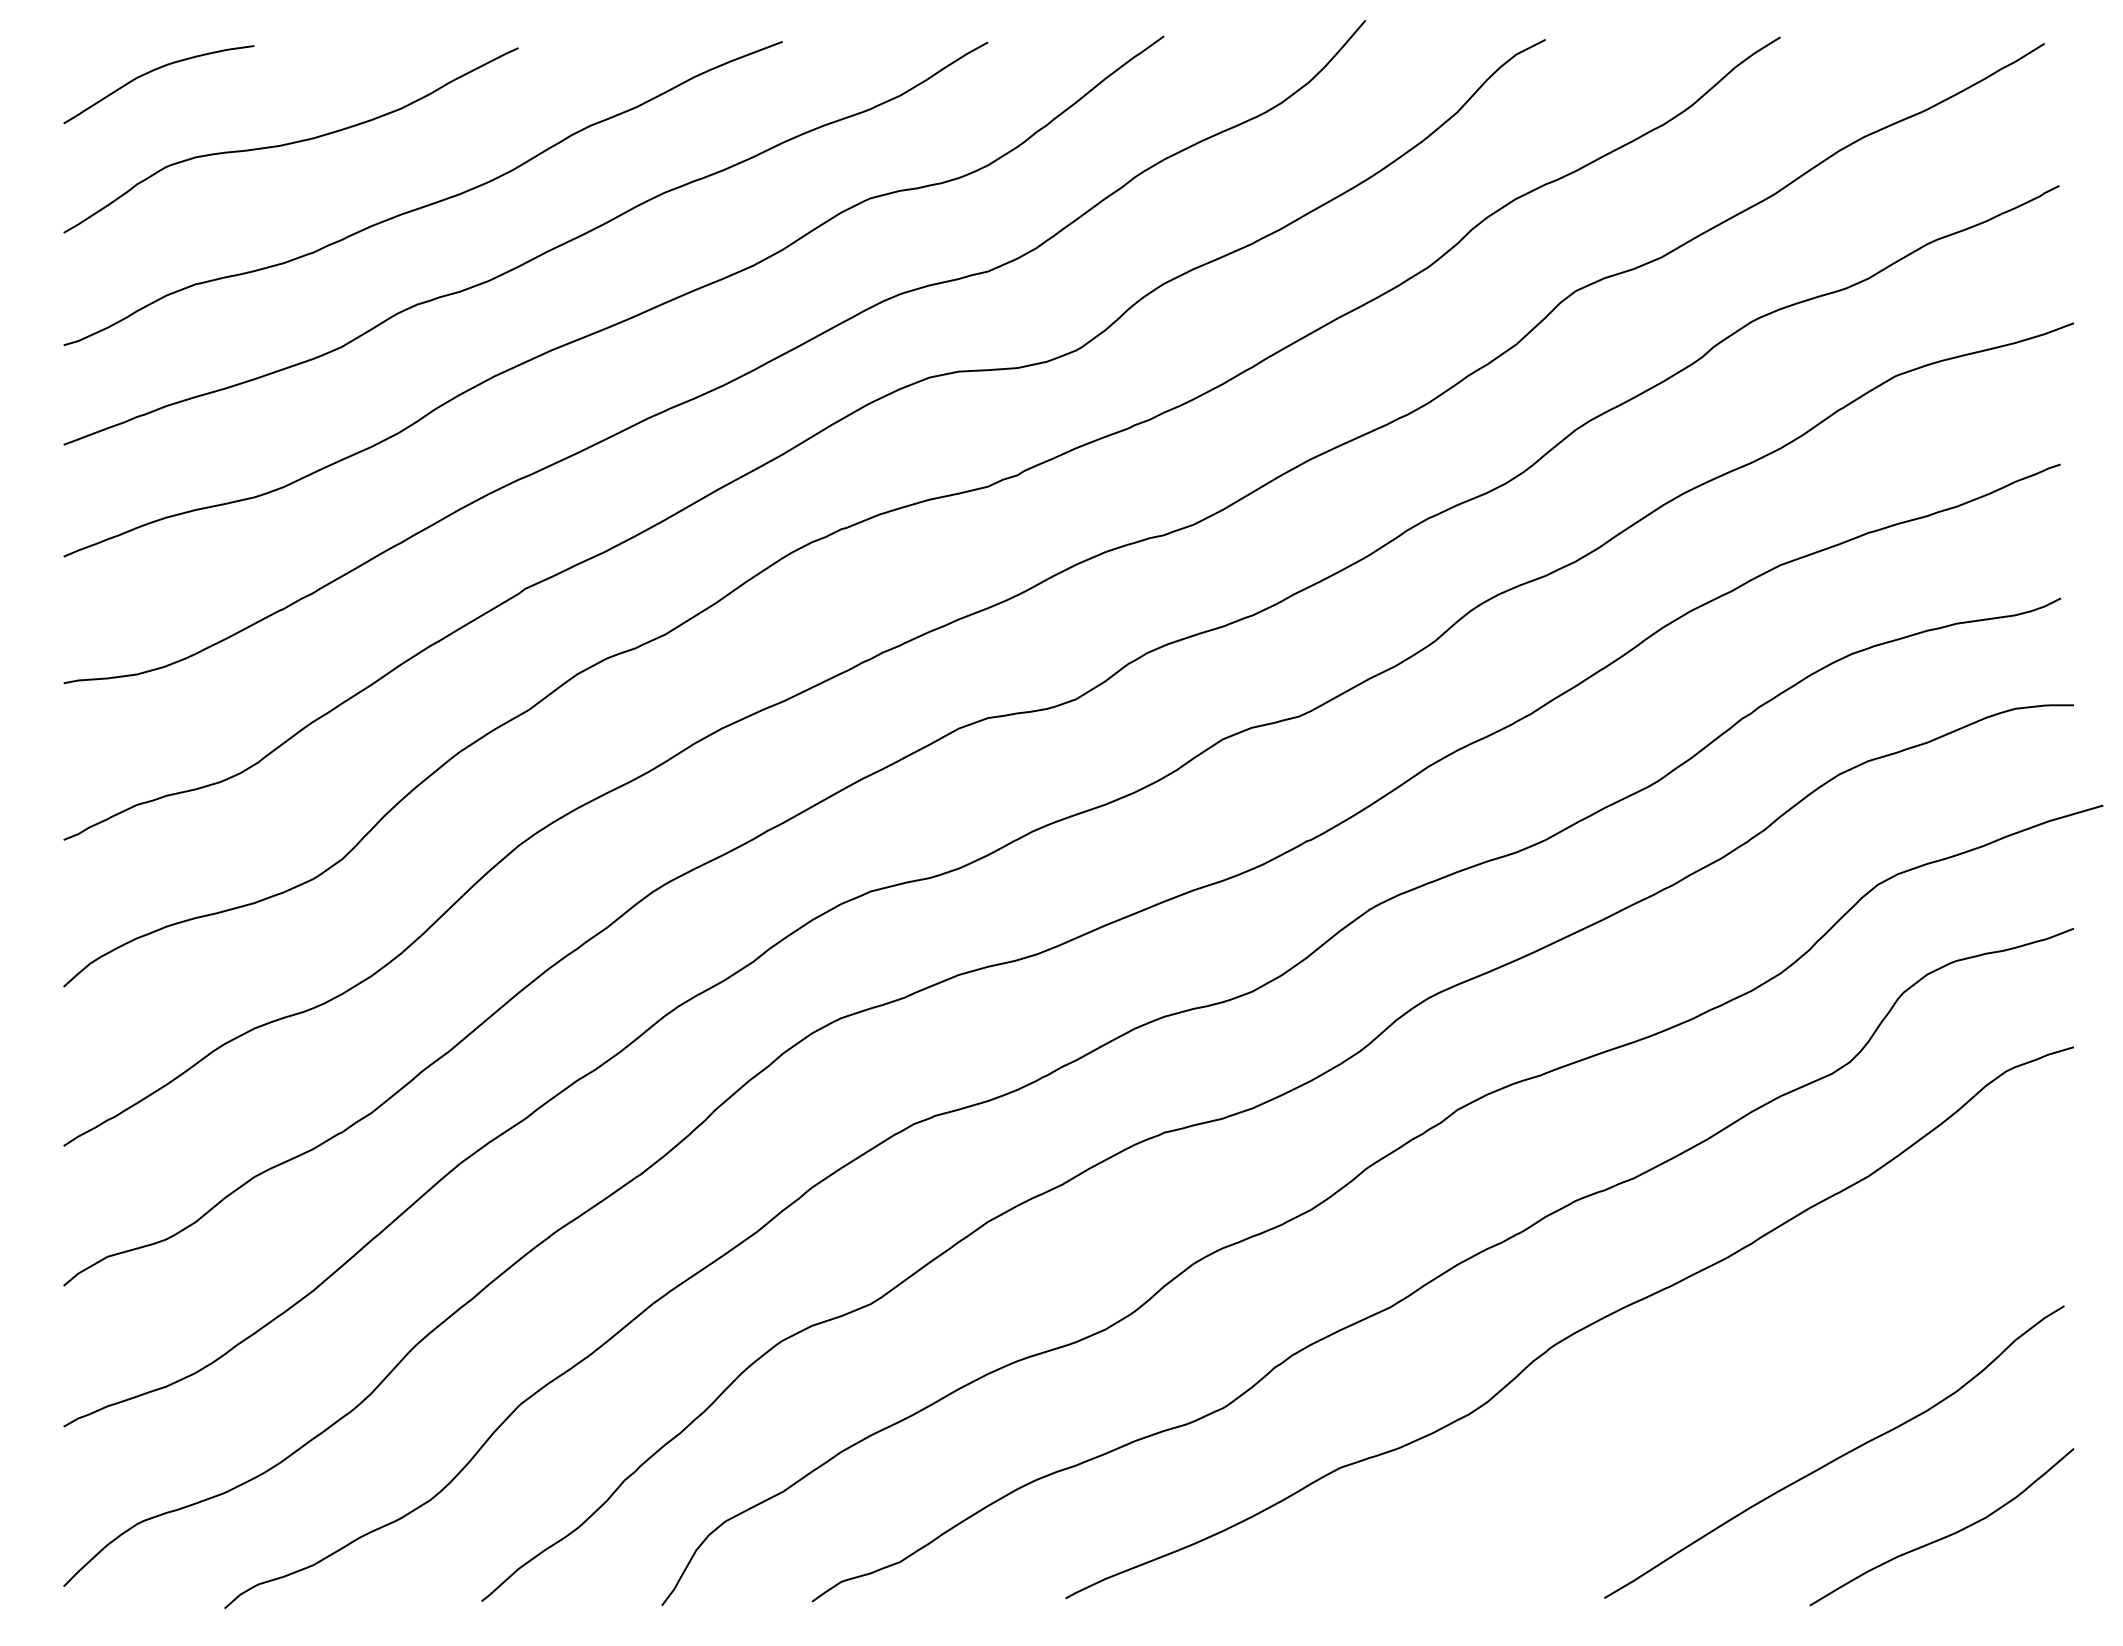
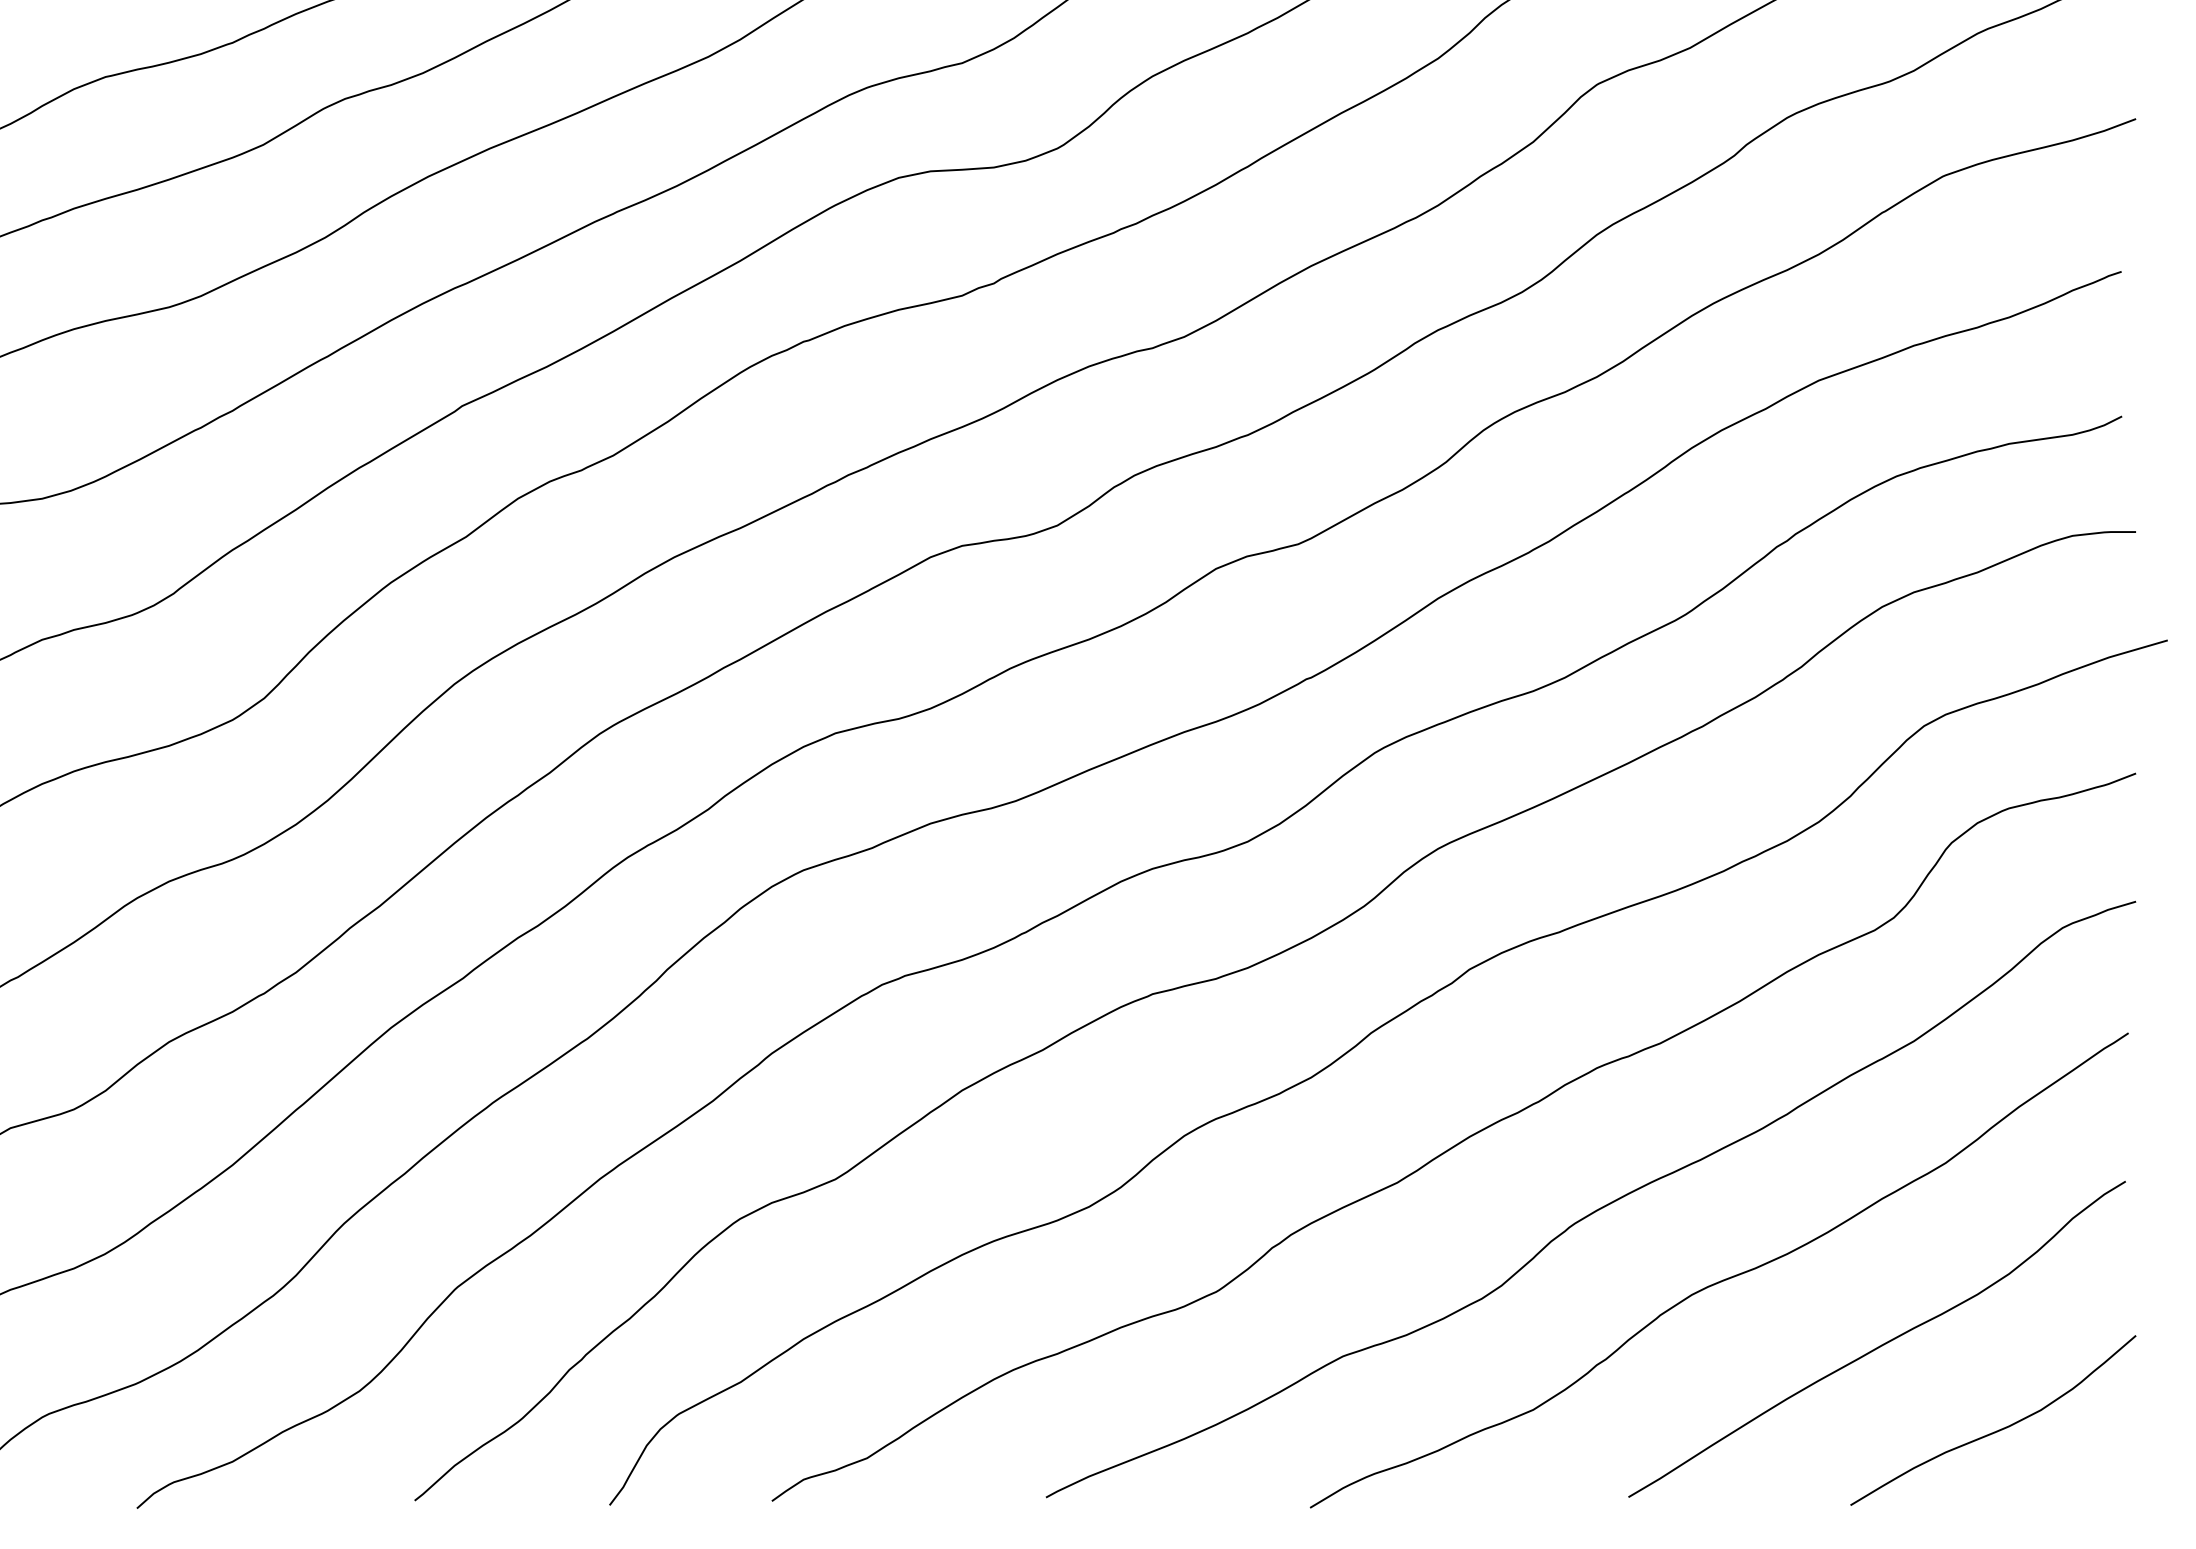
curve: (1692, 1396) -> (1723, 1279), added

